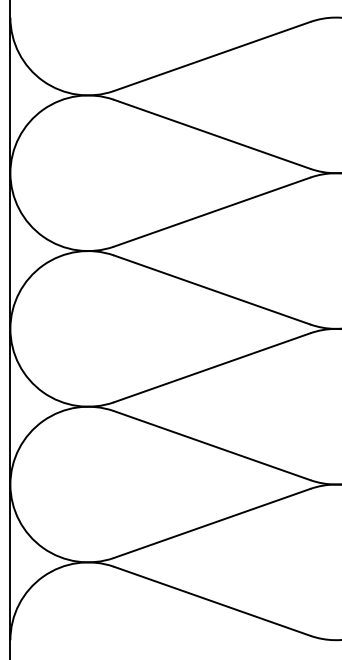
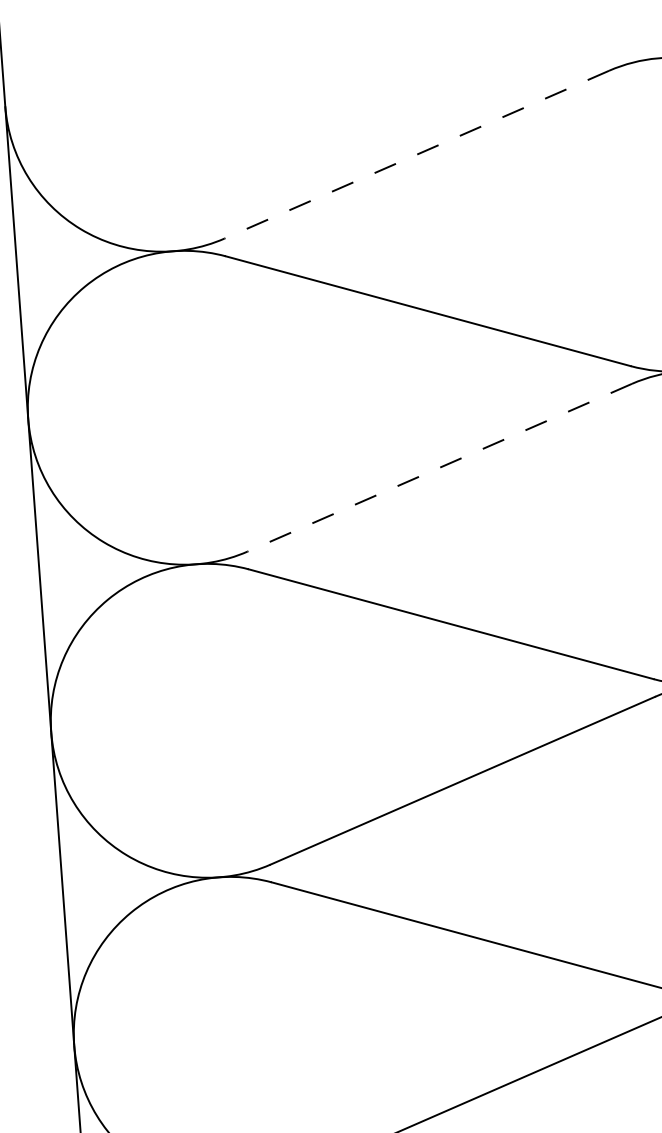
line: (211, 56) -> (415, 154), solid -> dashed
line: (211, 212) -> (438, 468), solid -> dashed

